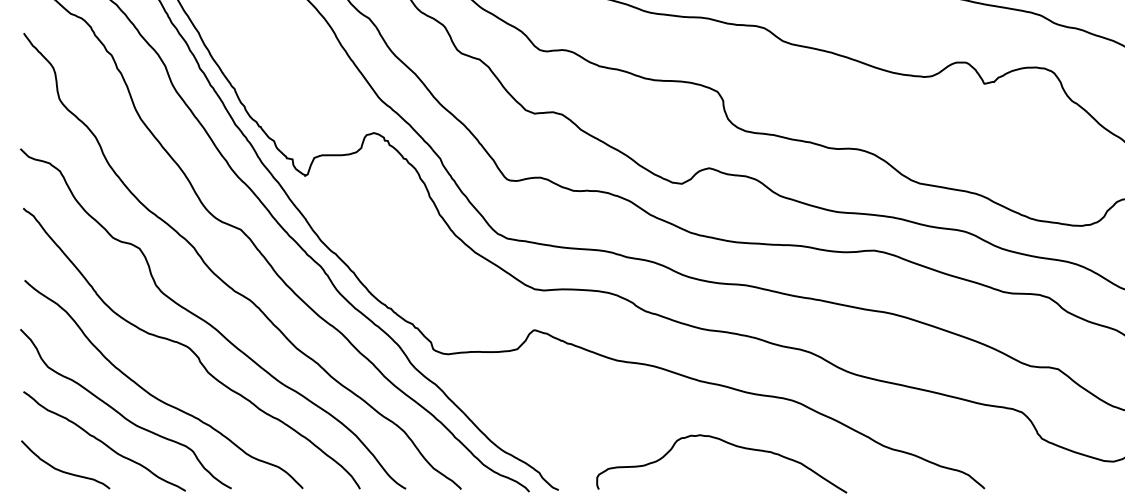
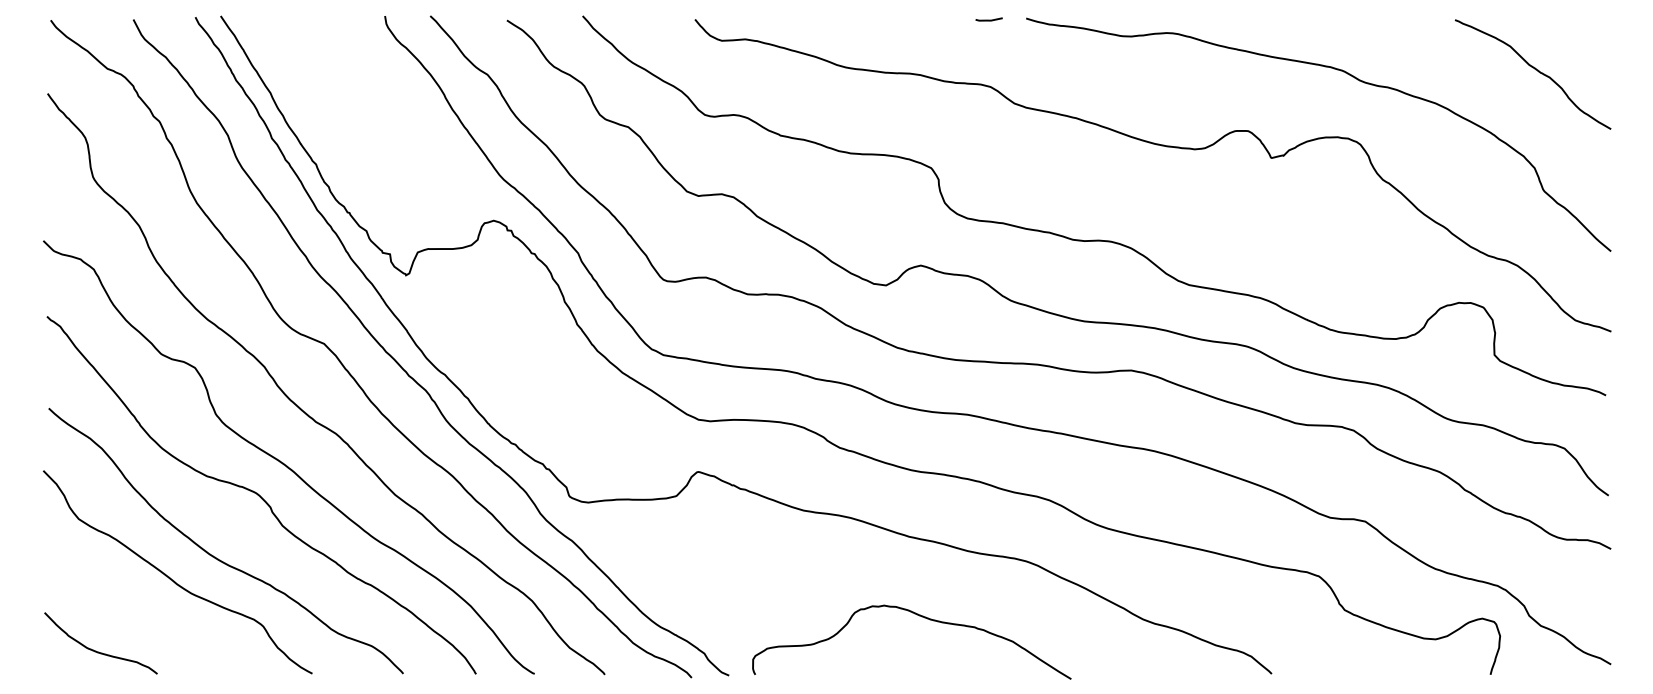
curve: (103, 442) -> (149, 614), removed
curve: (727, 443) -> (919, 616), moved

